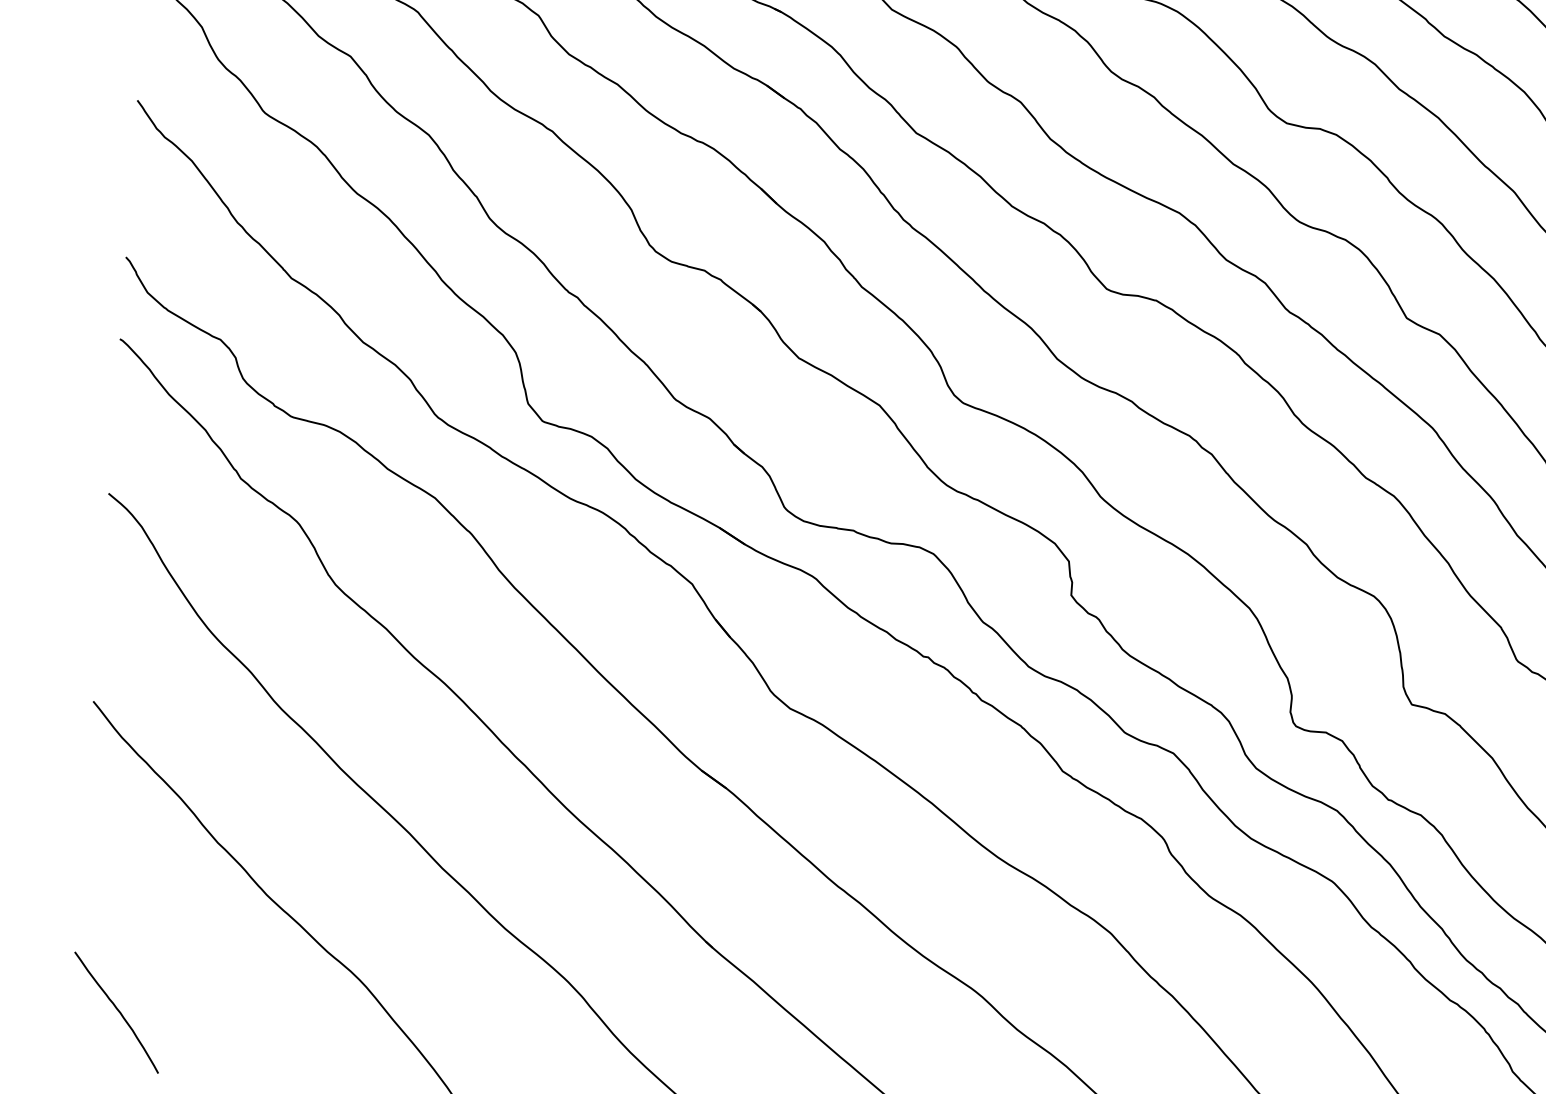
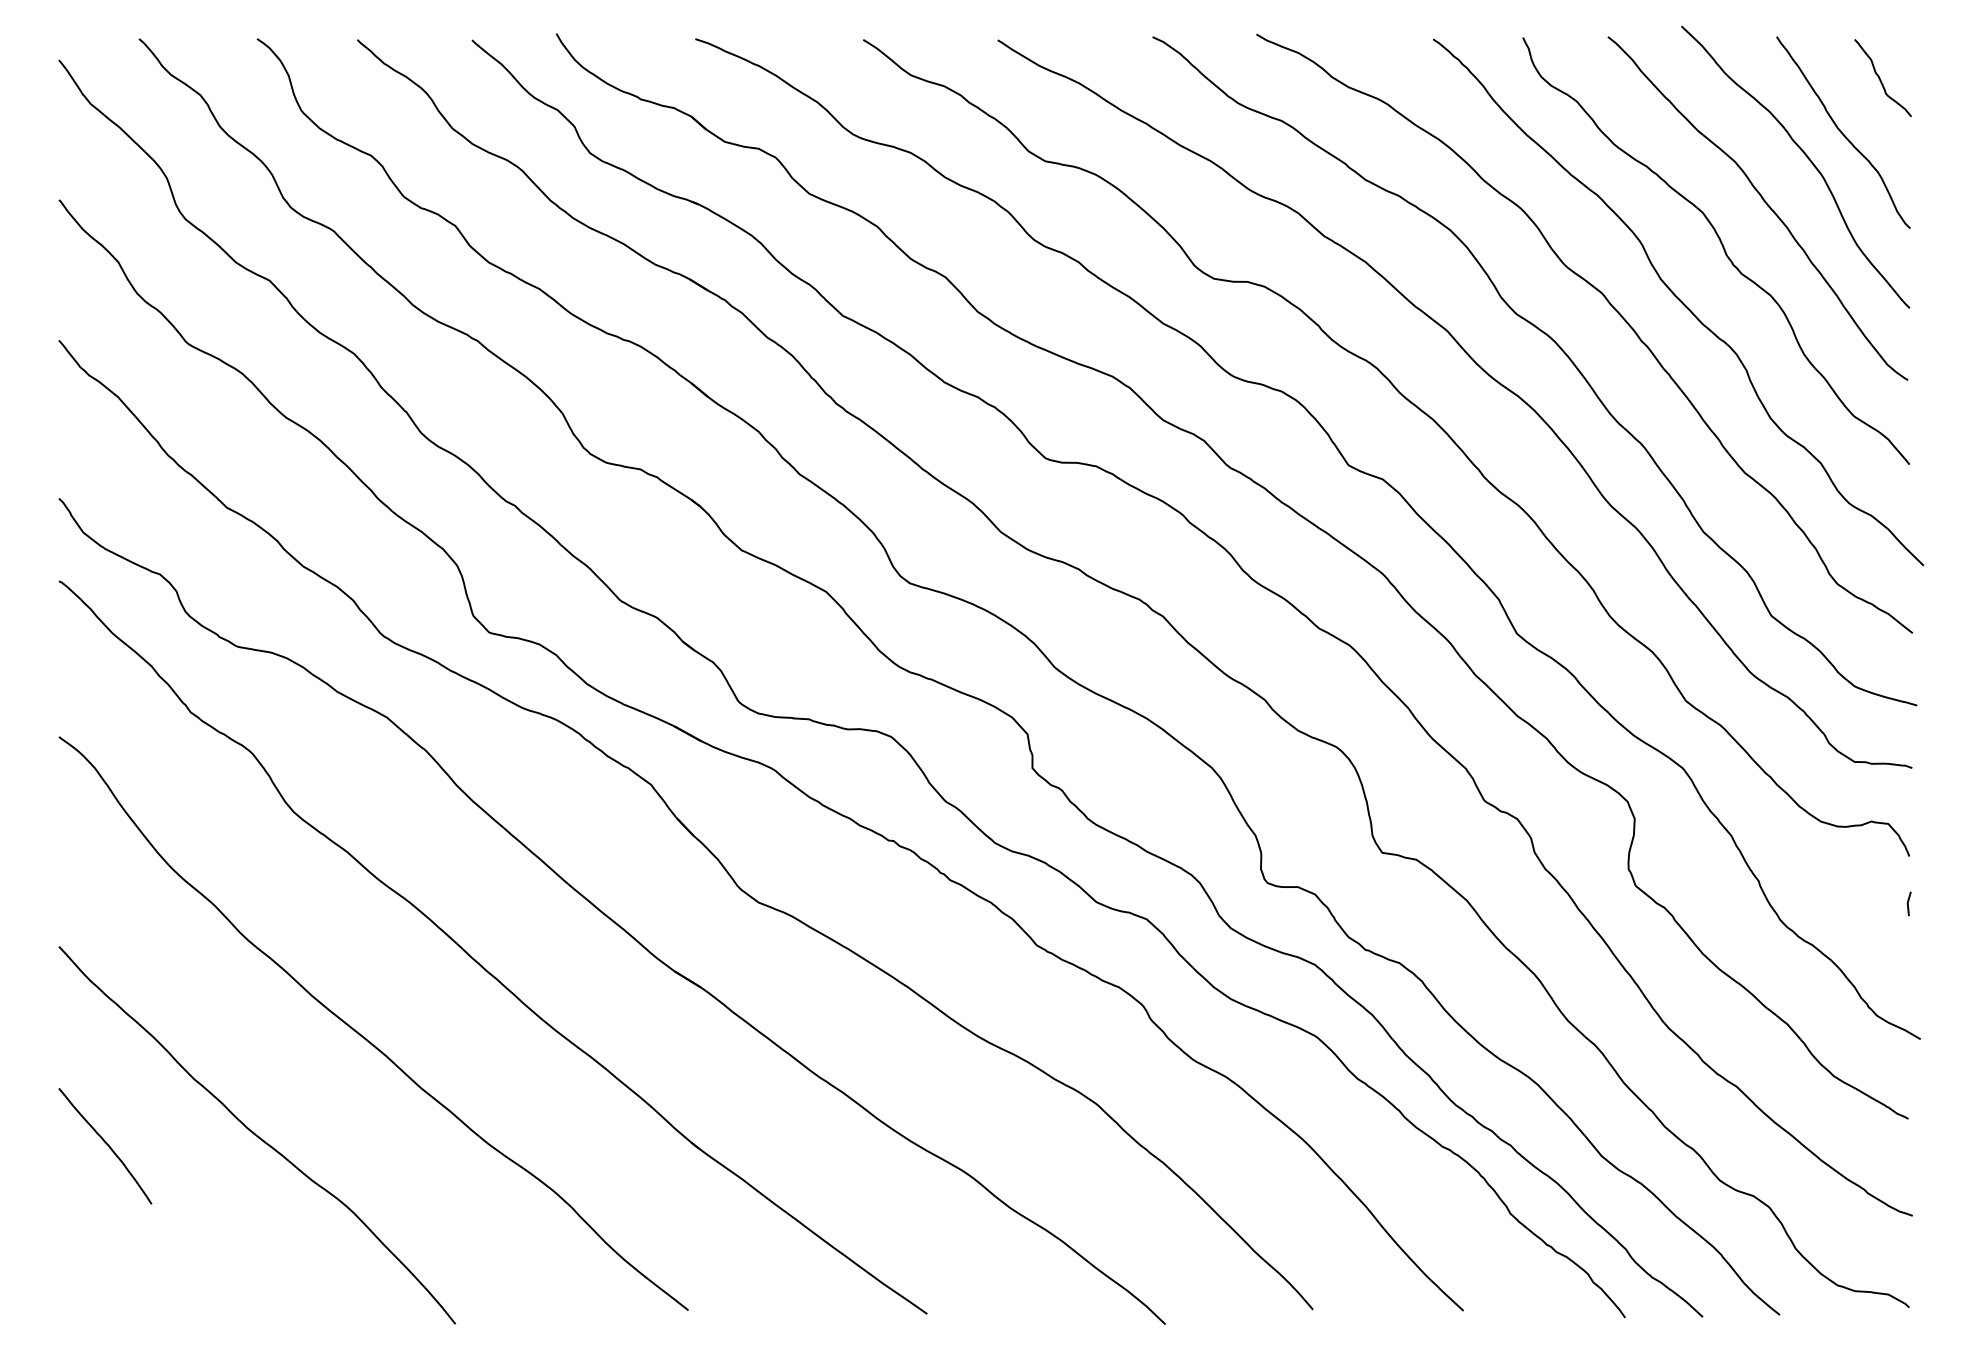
curve: (117, 1011) -> (106, 1144), moved

